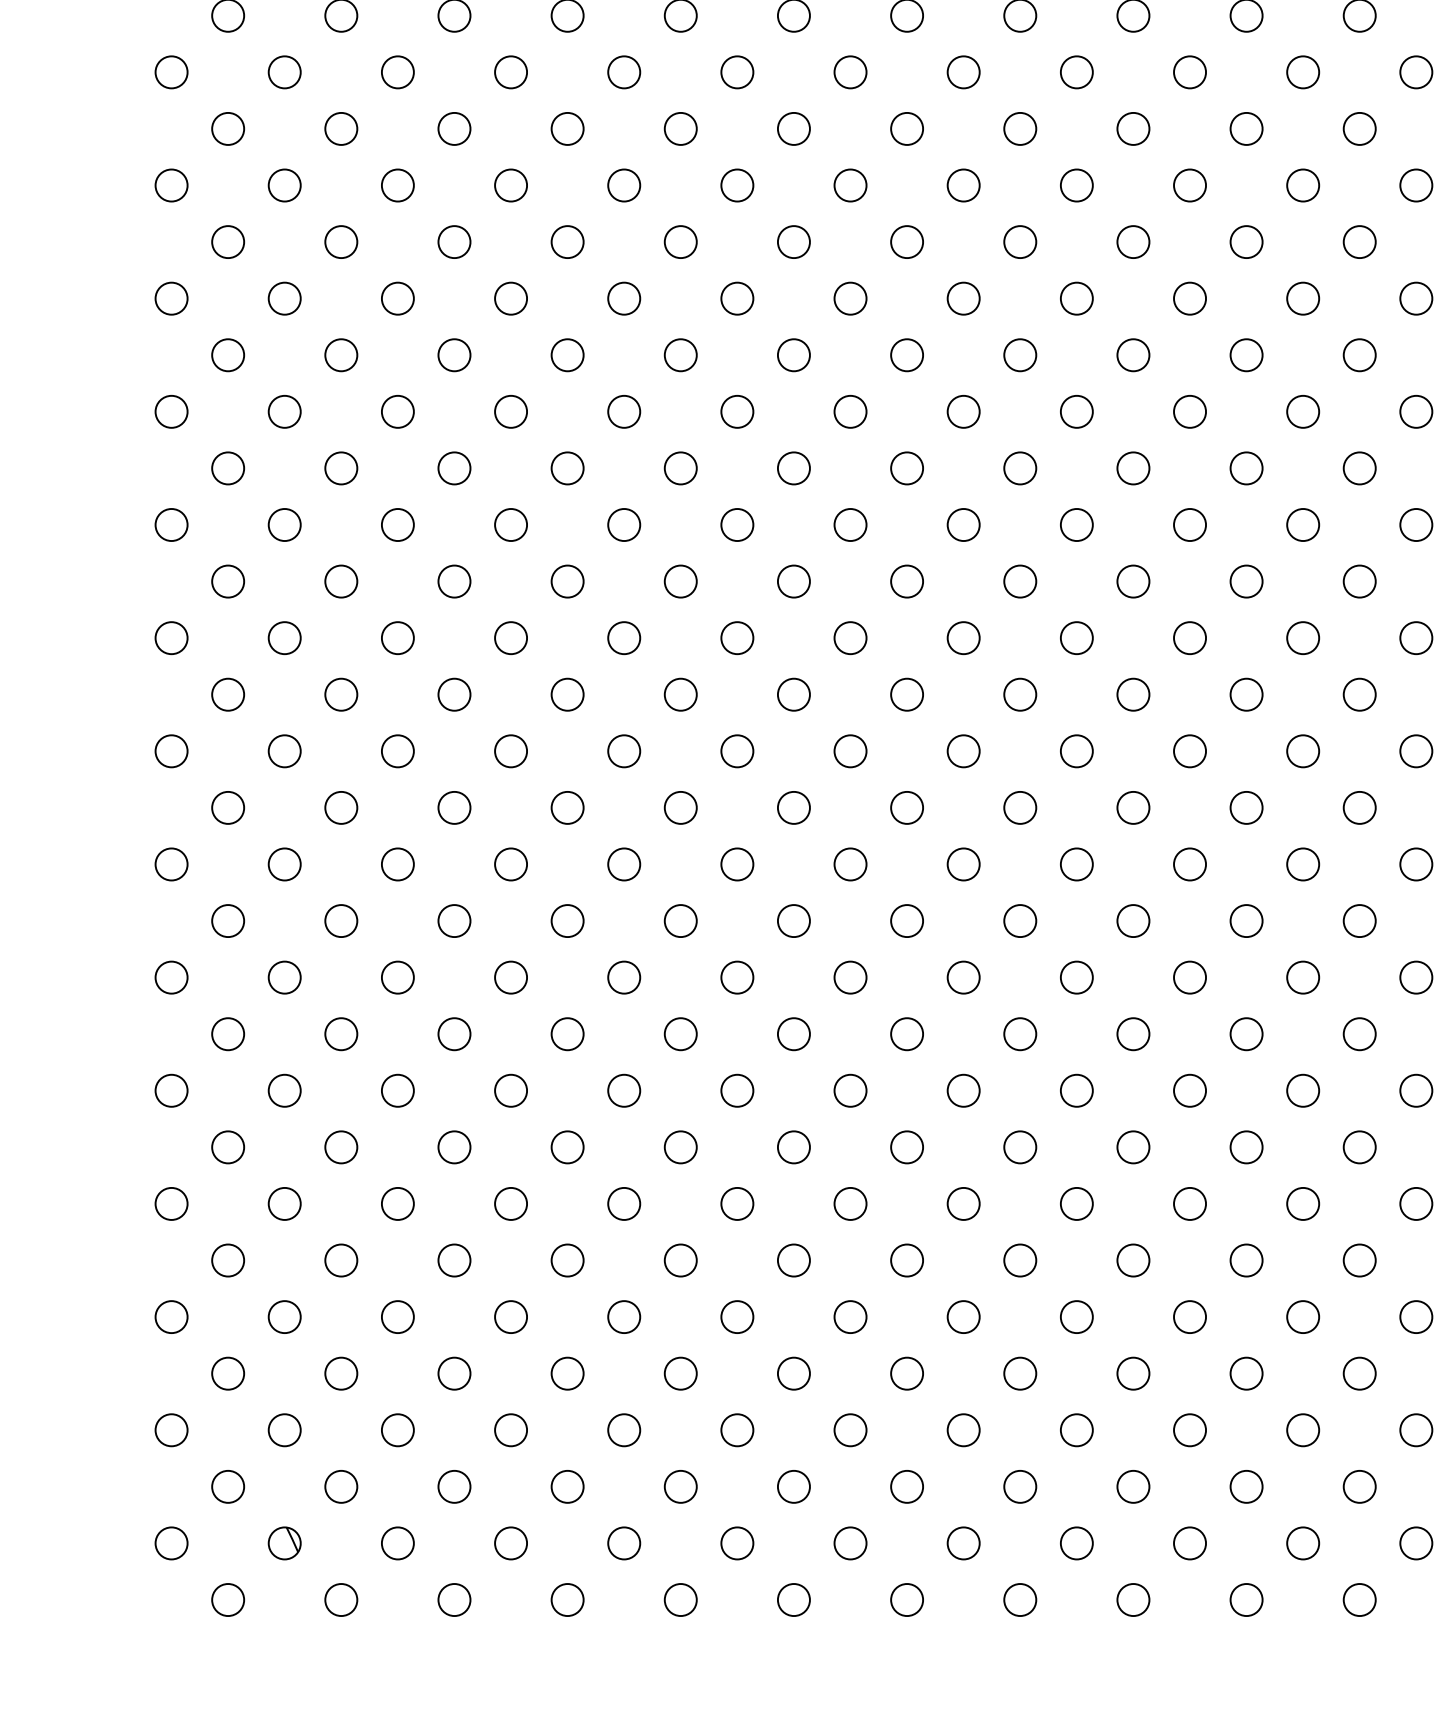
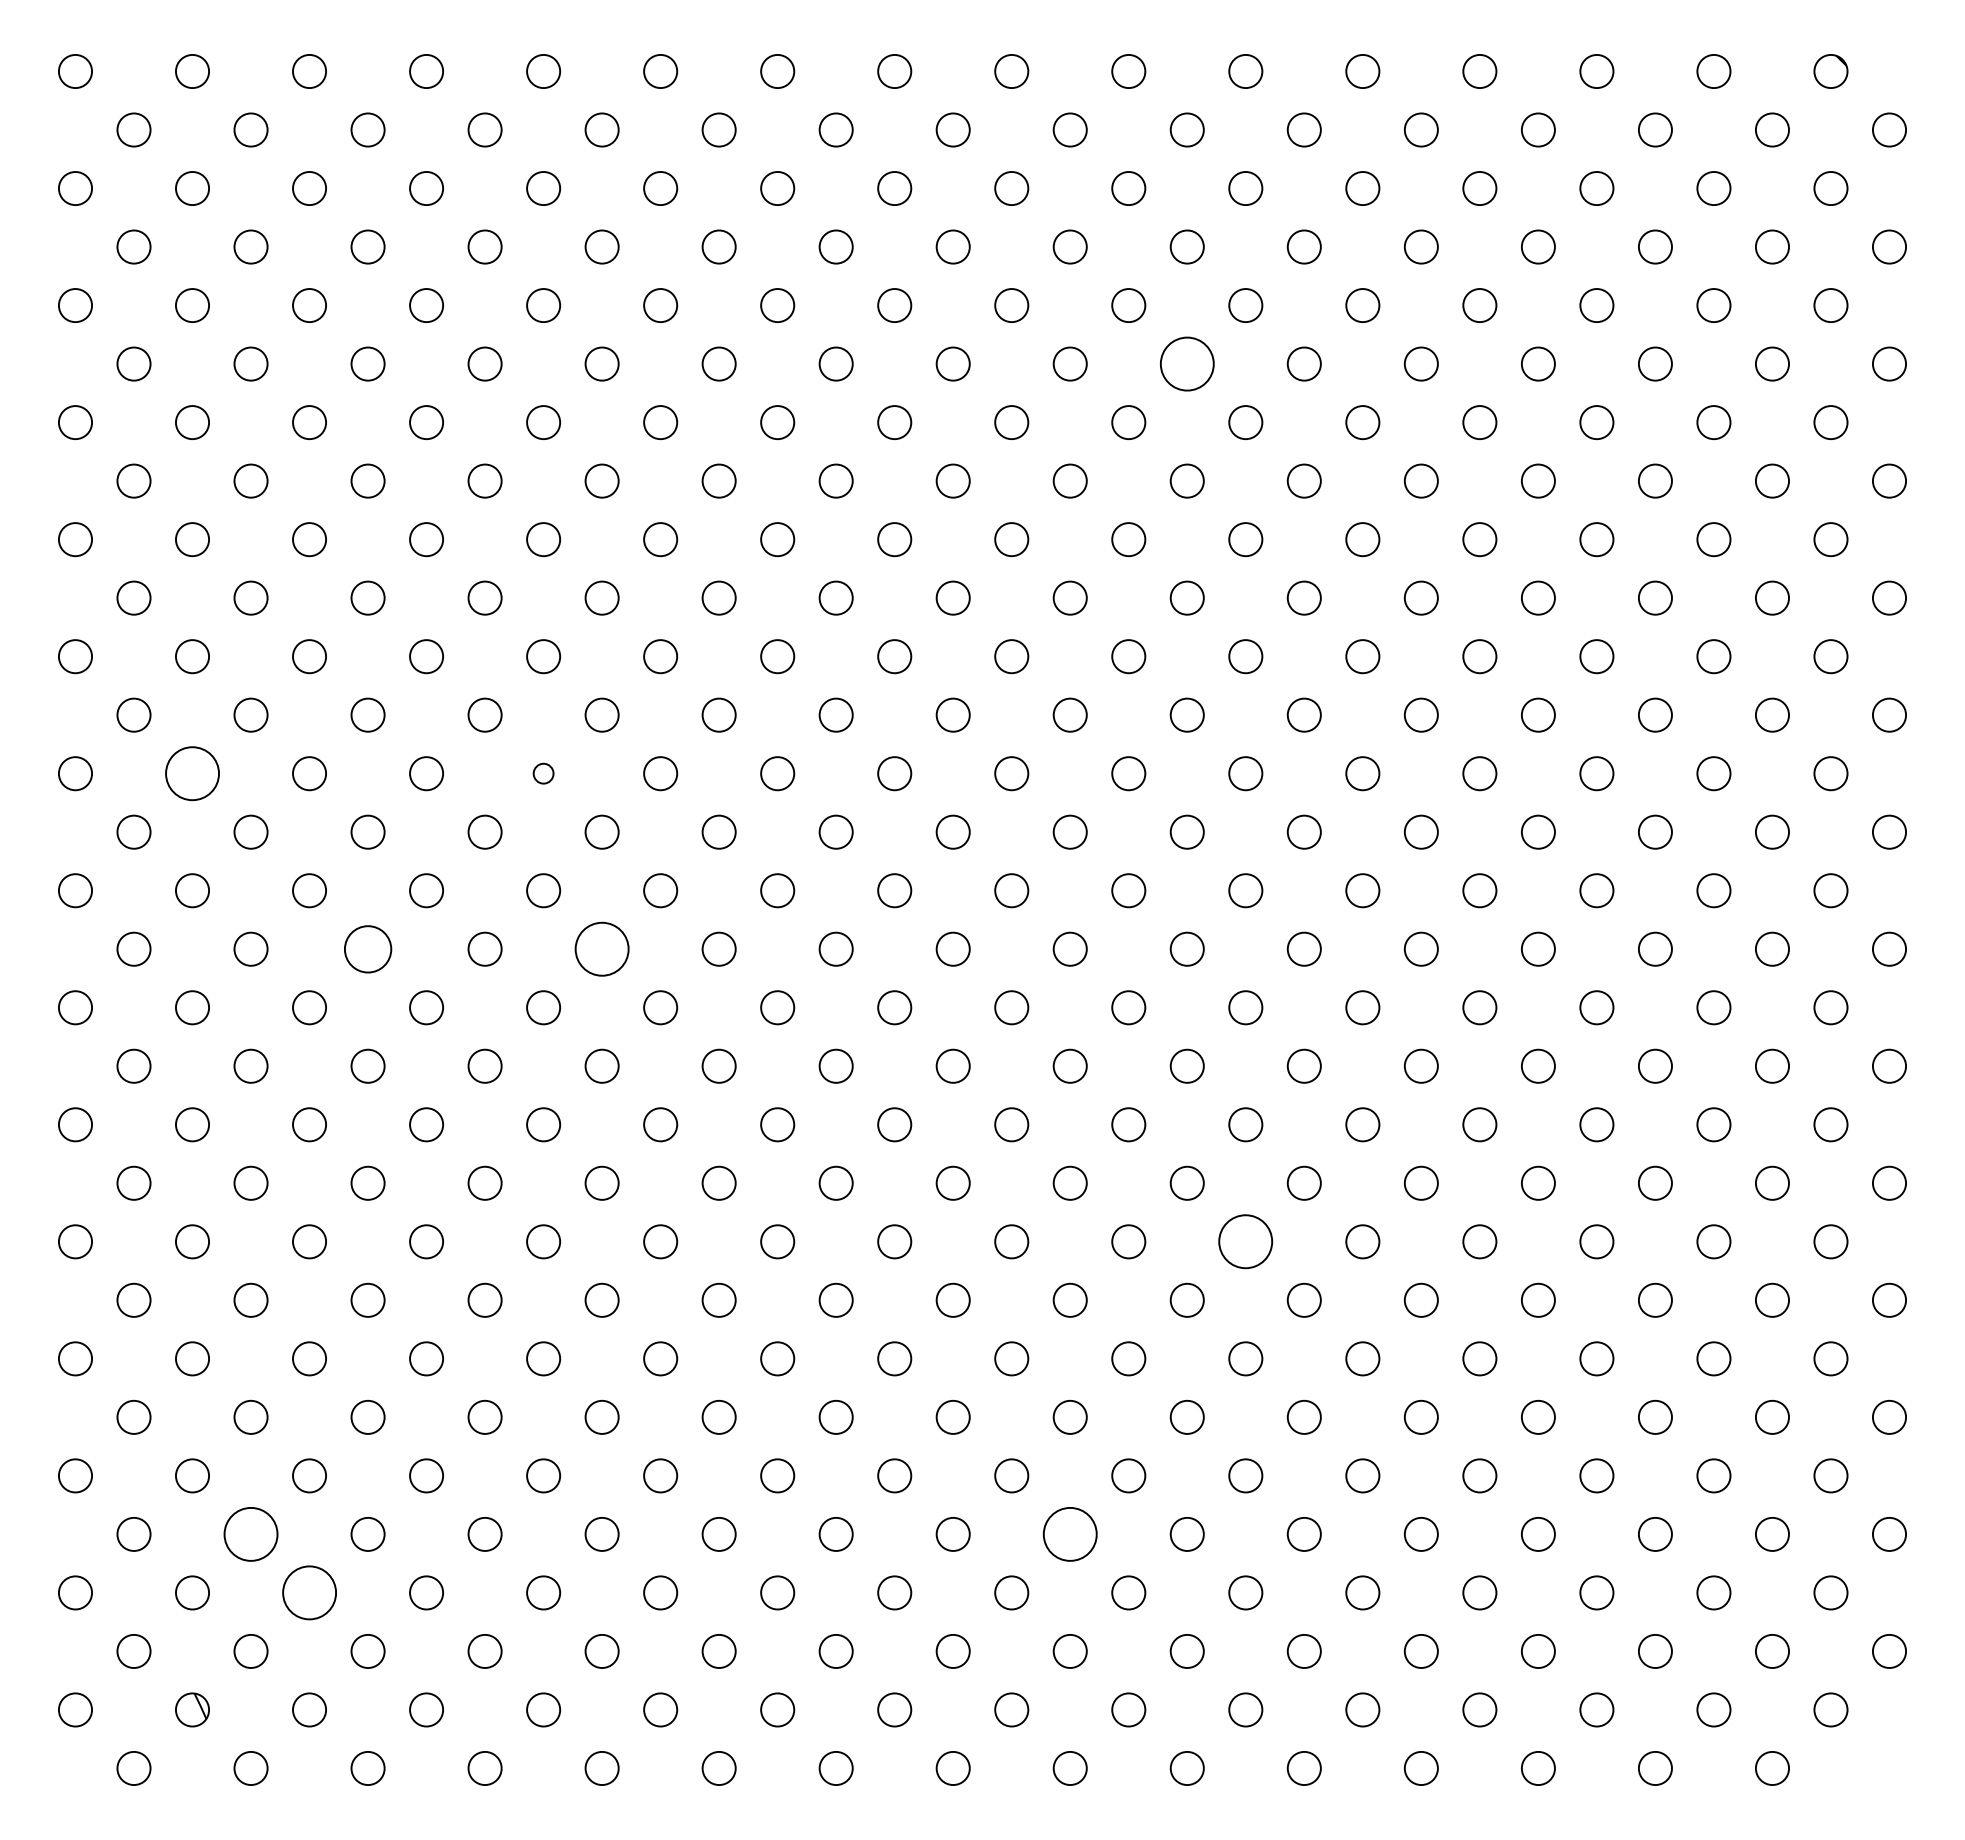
circle: (1245, 241) -> (1186, 363), size x1.6
circle: (284, 637) -> (192, 773), size x1.6
circle: (624, 637) -> (543, 773), size x0.6
circle: (453, 807) -> (367, 948), size x1.4
circle: (680, 807) -> (601, 948), size x1.6
circle: (1302, 1090) -> (1245, 1241), size x1.6
circle: (340, 1372) -> (250, 1533), size x1.6
circle: (1132, 1372) -> (1069, 1533), size x1.6
circle: (397, 1429) -> (309, 1592), size x1.6

